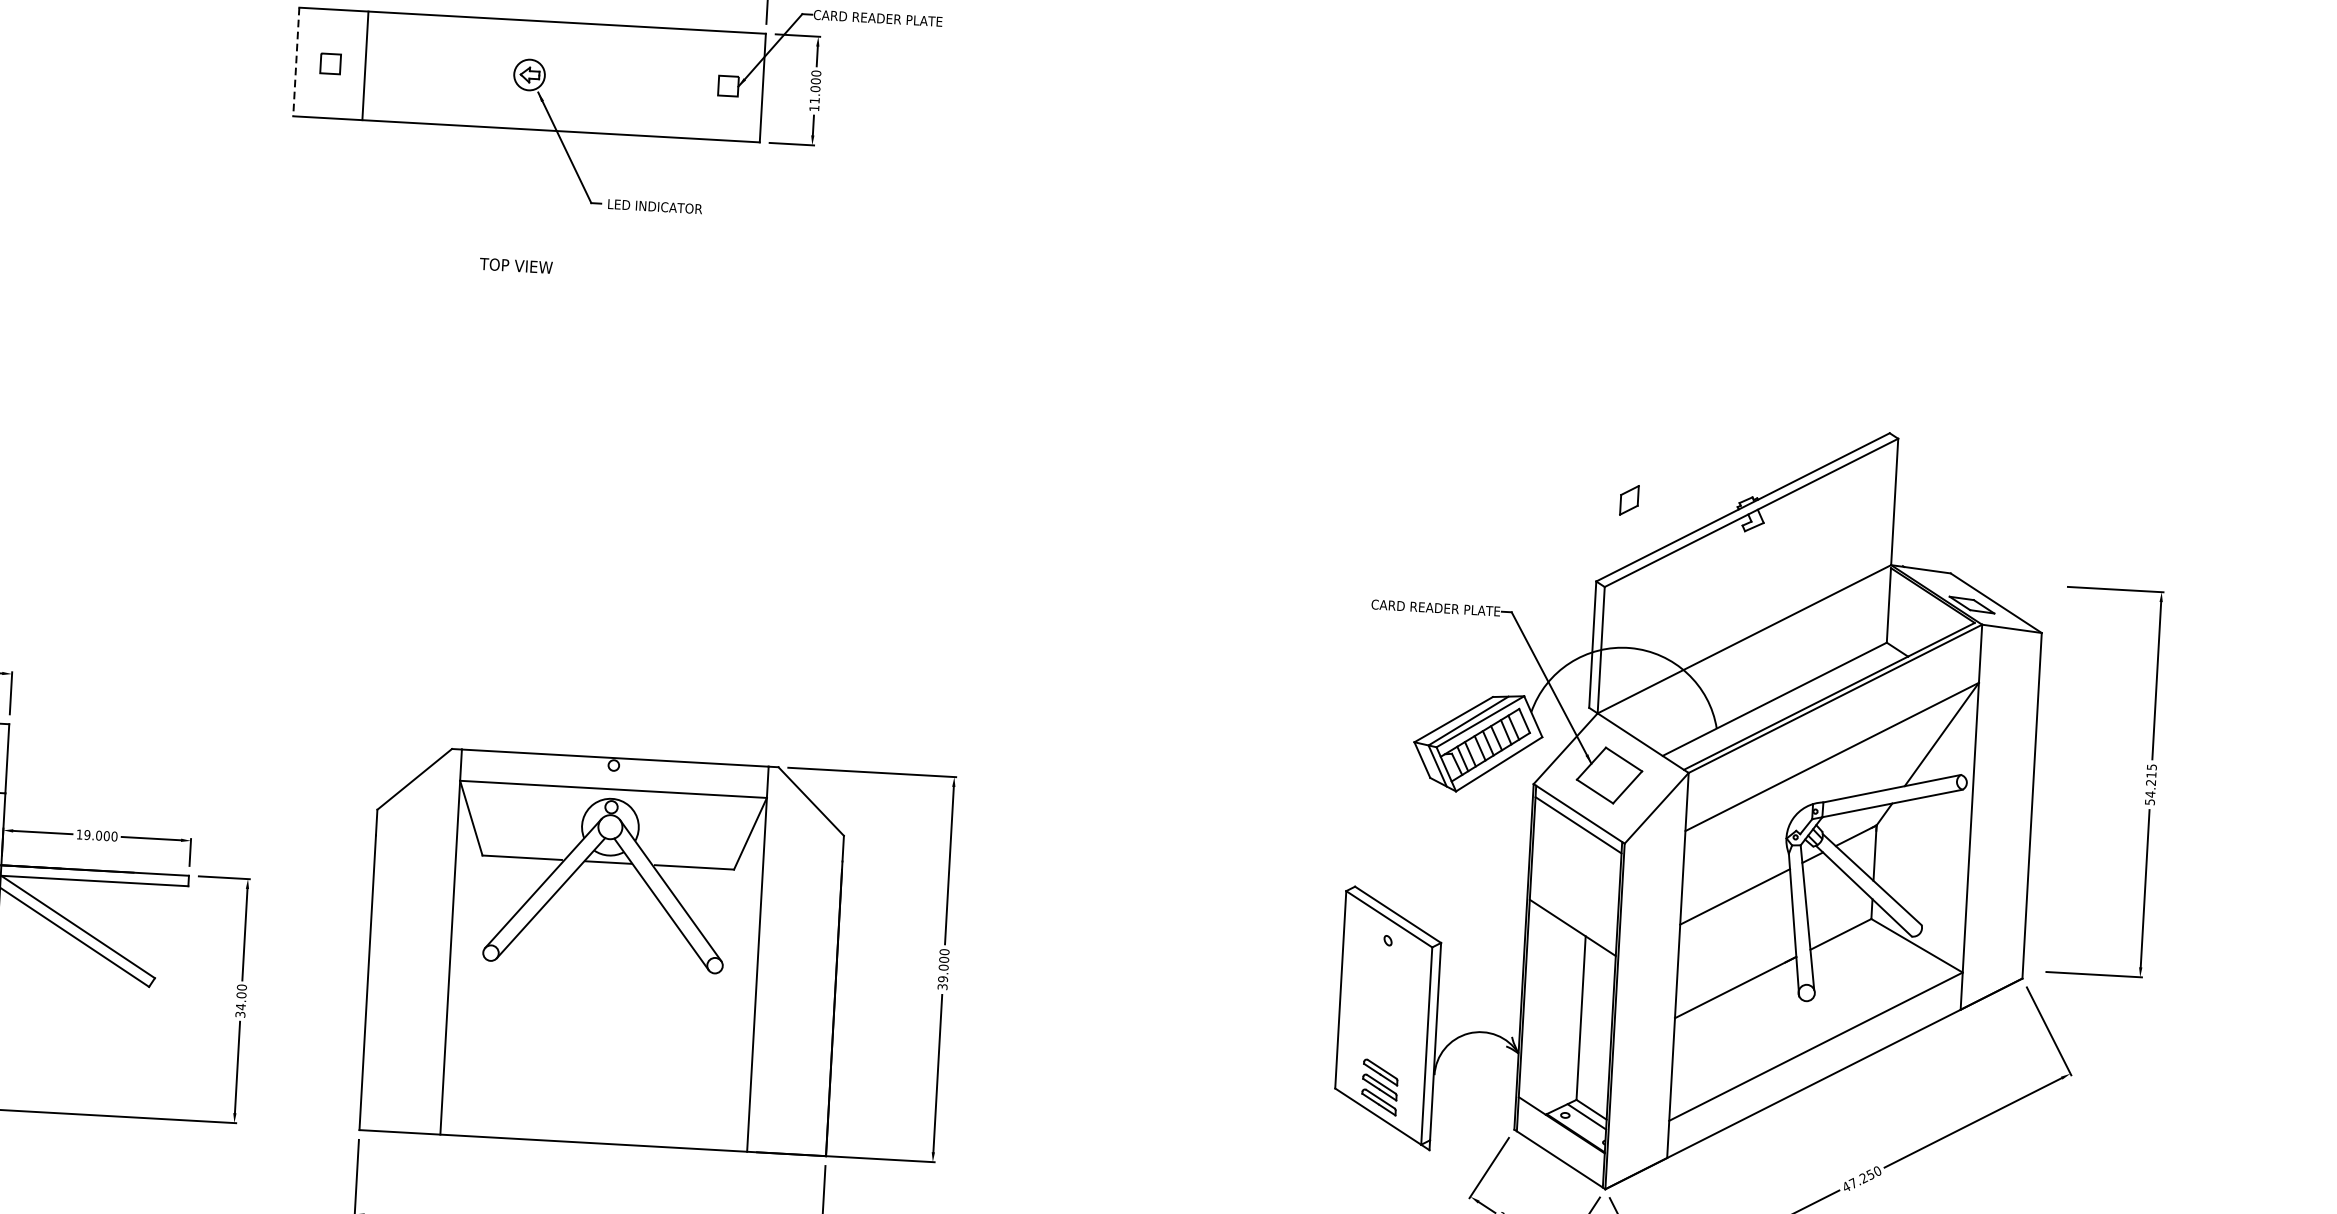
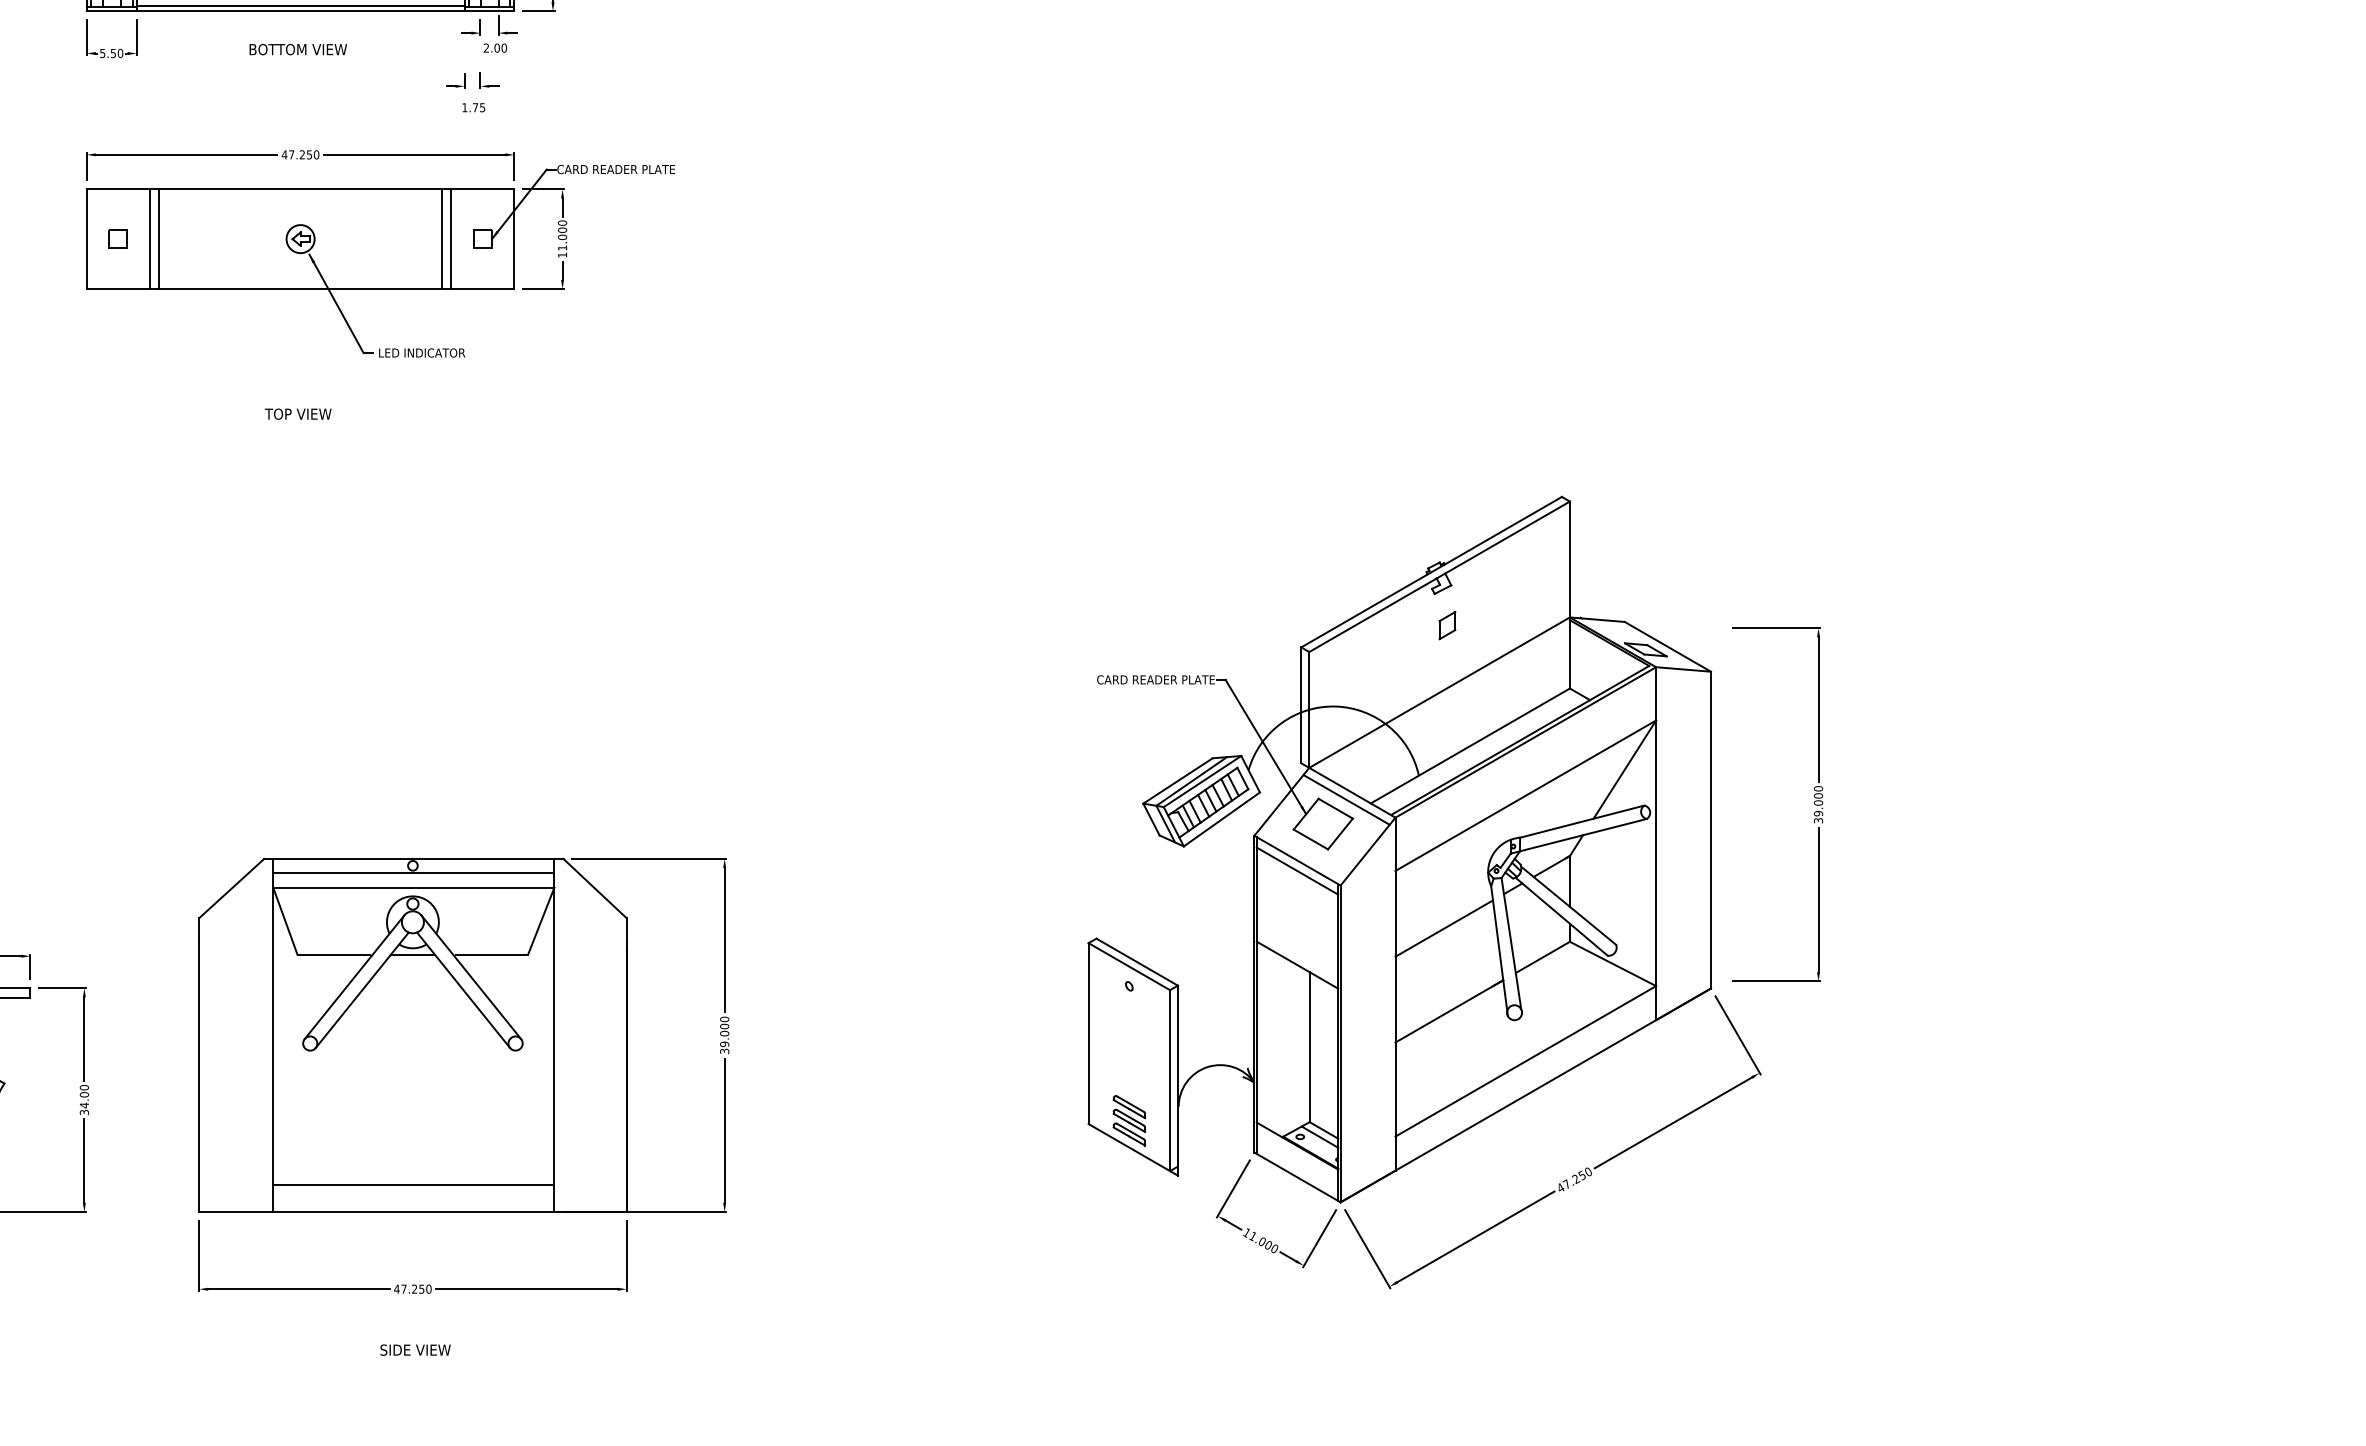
line: (295, 62) -> (86, 239), dashed -> solid
line: (375, 65) -> (159, 238), added
line: (684, 83) -> (442, 238), added
line: (694, 83) -> (451, 238), added
part: (1629, 500) -> (1447, 625), moved
line: (1636, 750) -> (1346, 799), added
line: (614, 773) -> (413, 873), added
text: (2150, 784) -> (1818, 804), 54.215 -> 39.000
line: (595, 1113) -> (413, 1184), added

